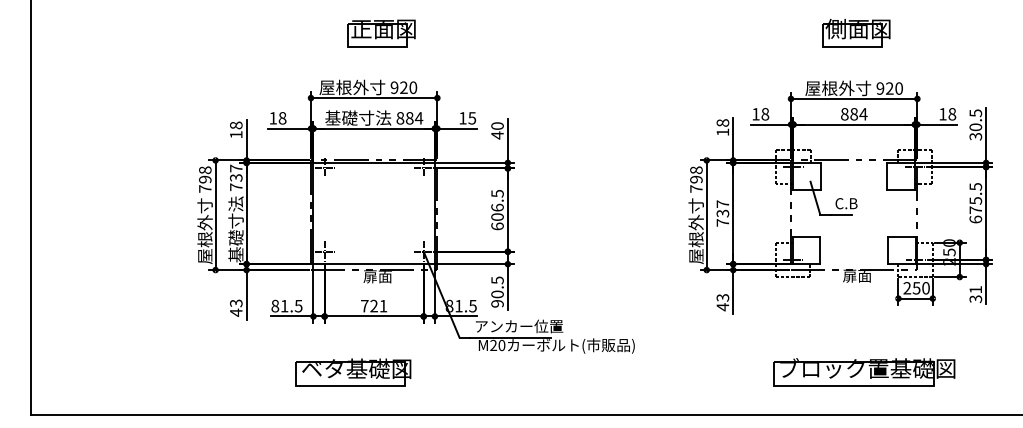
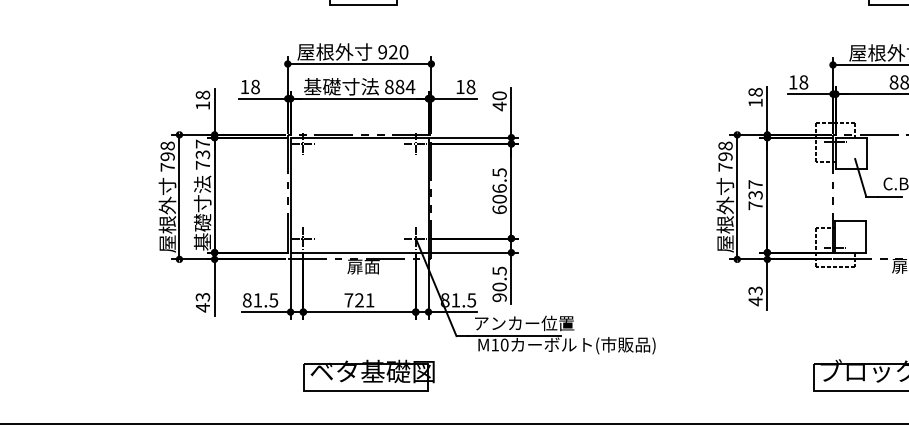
text: (472, 118) -> (471, 87), 15 -> 18
text: (493, 344) -> (495, 343), M20 -> M10
part: (353, 372) -> (368, 375), moved

